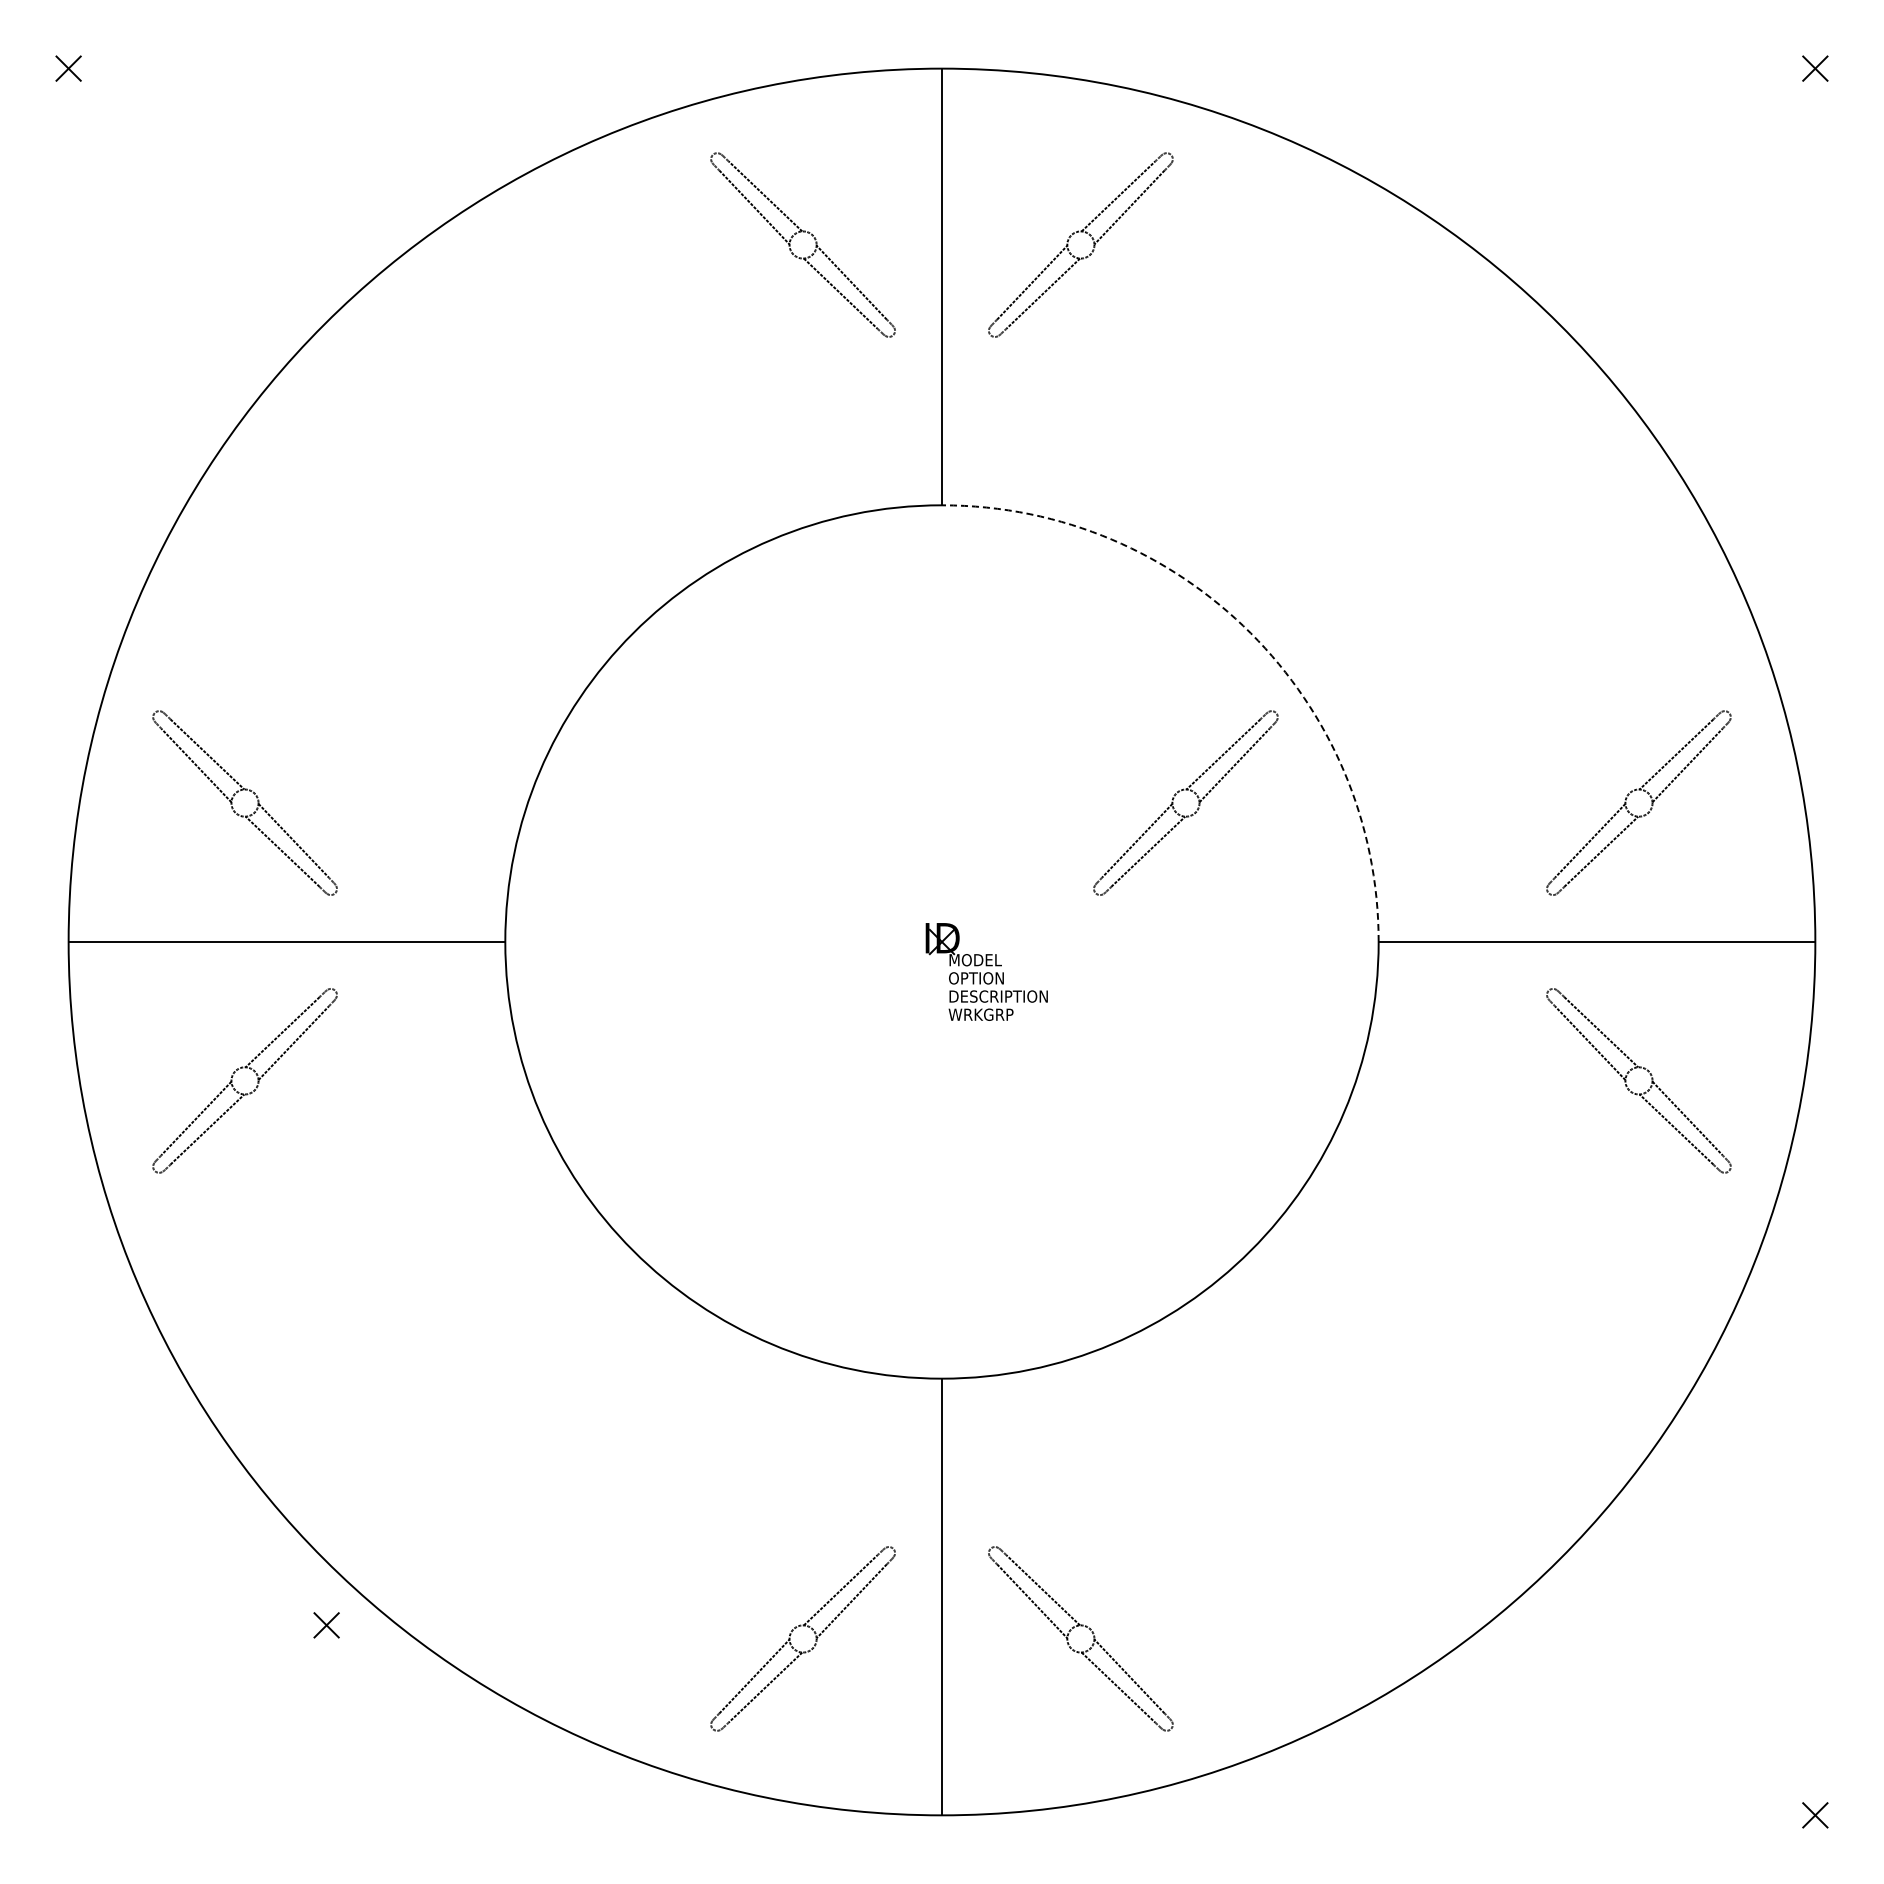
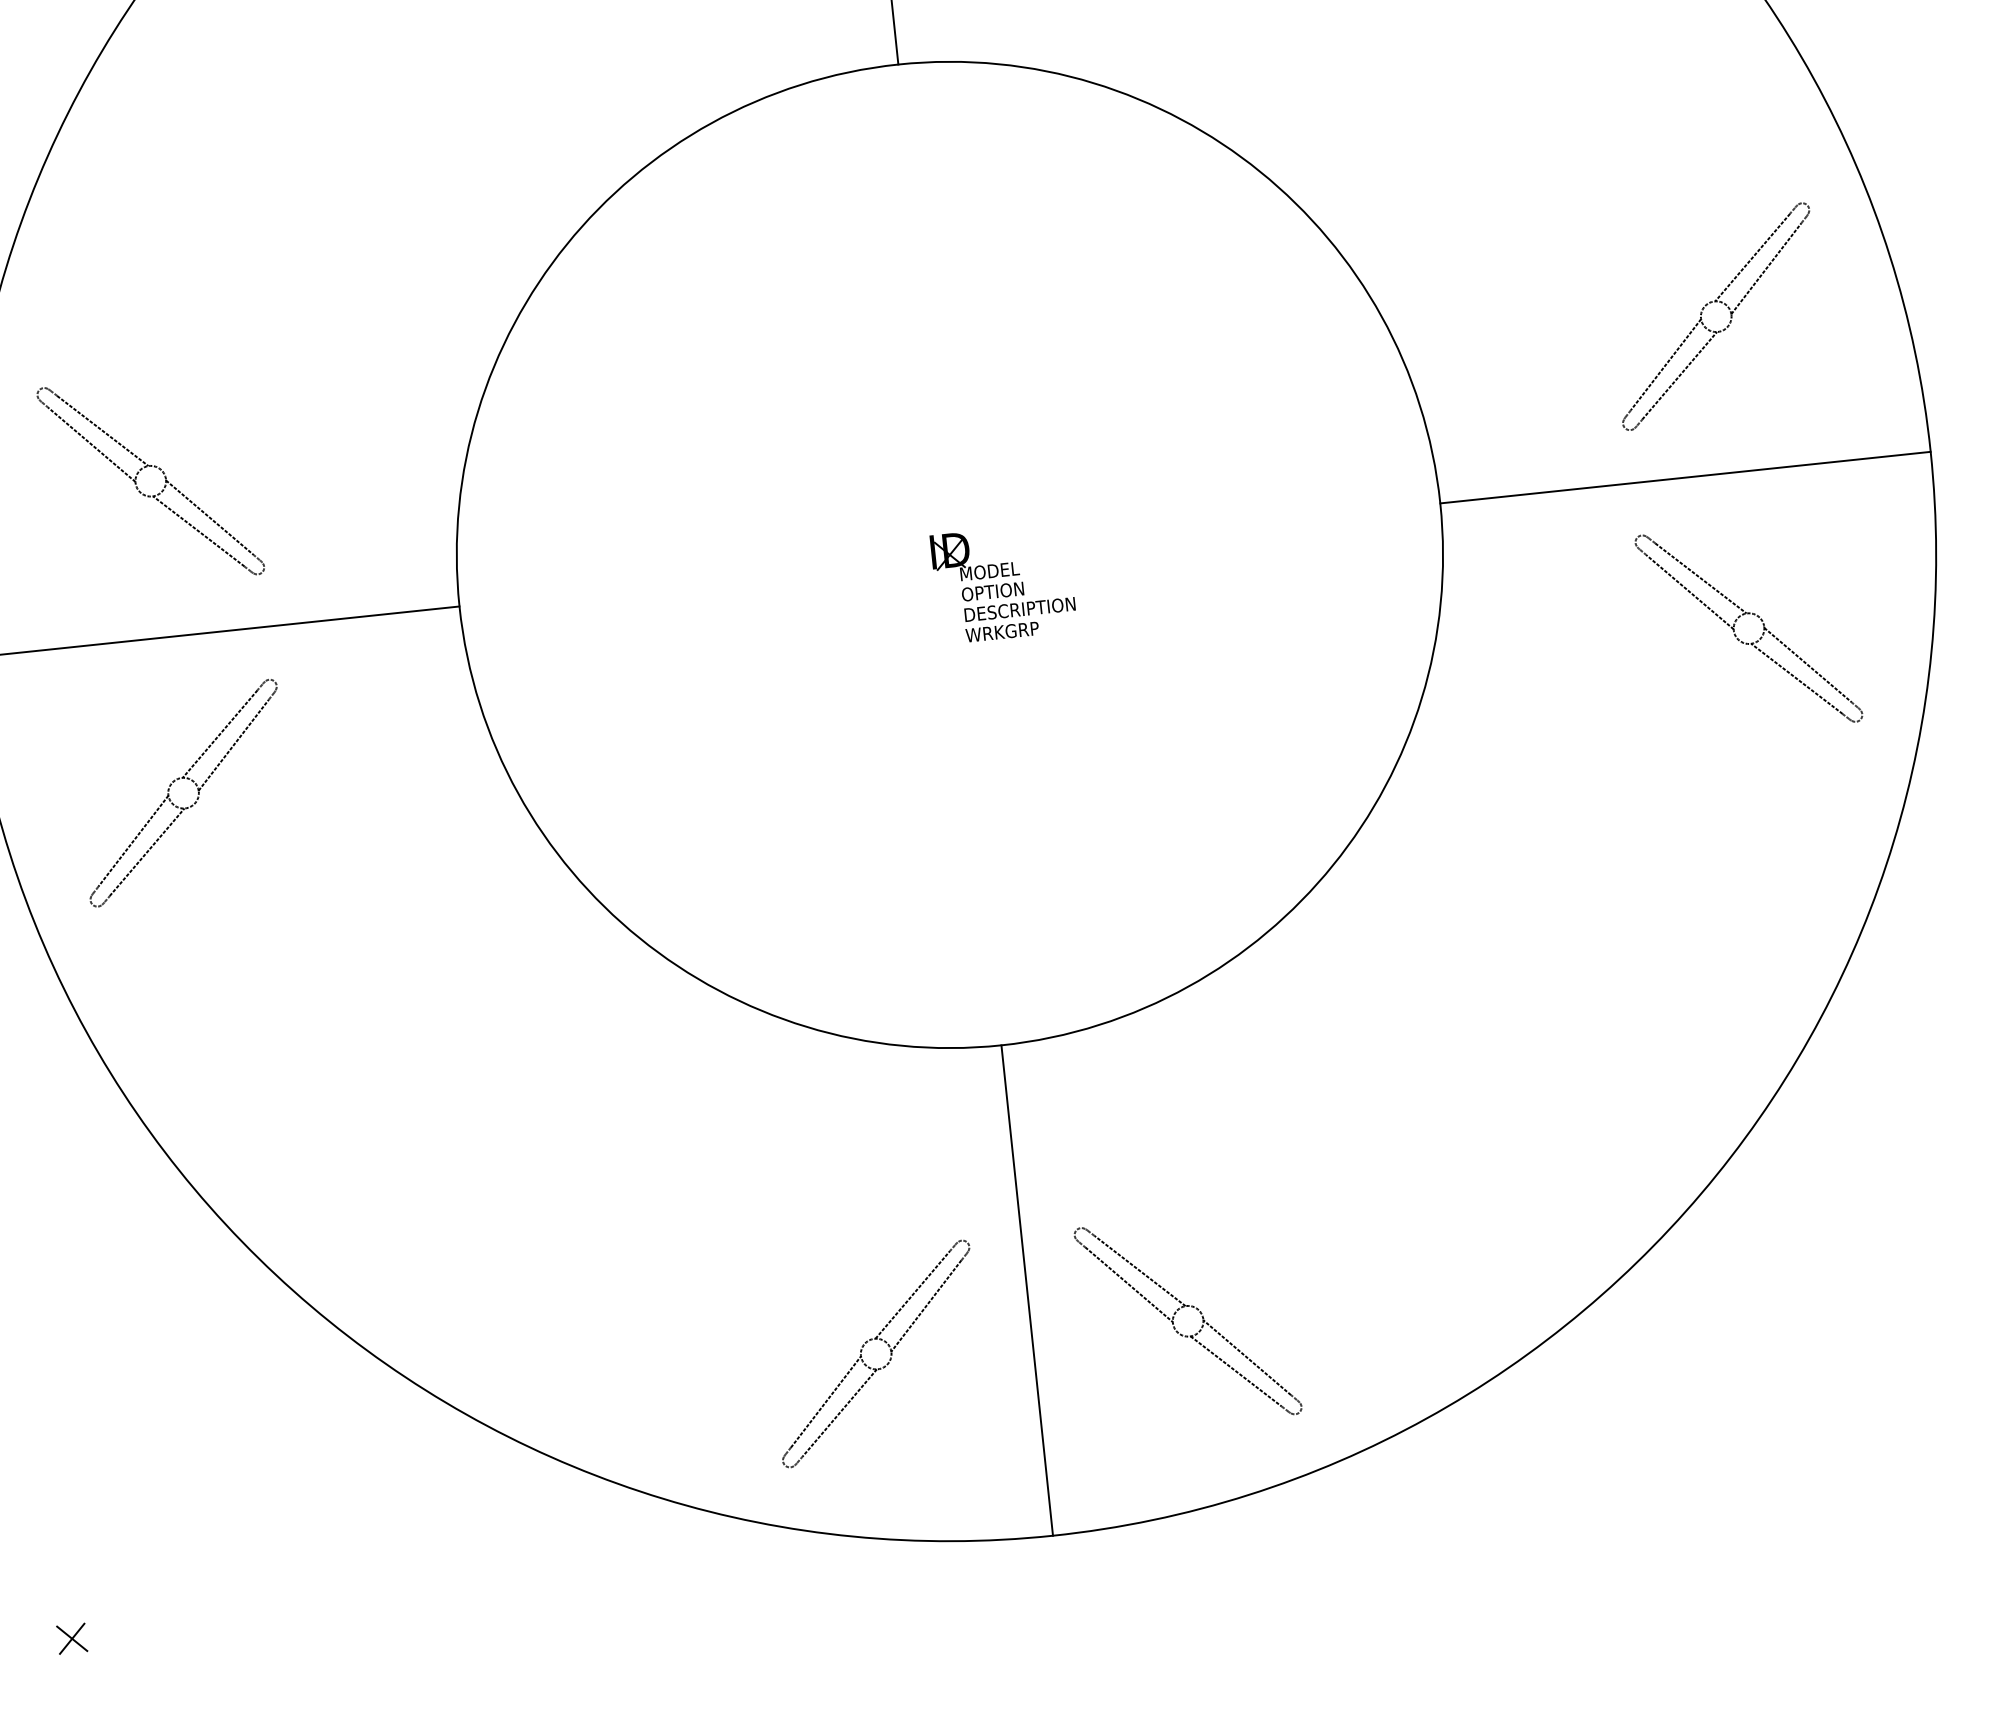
arc: (1250, 633) -> (1259, 172), dashed -> solid
part: (1179, 792) -> (1198, 359), removed
part: (326, 1625) -> (72, 1639), moved

